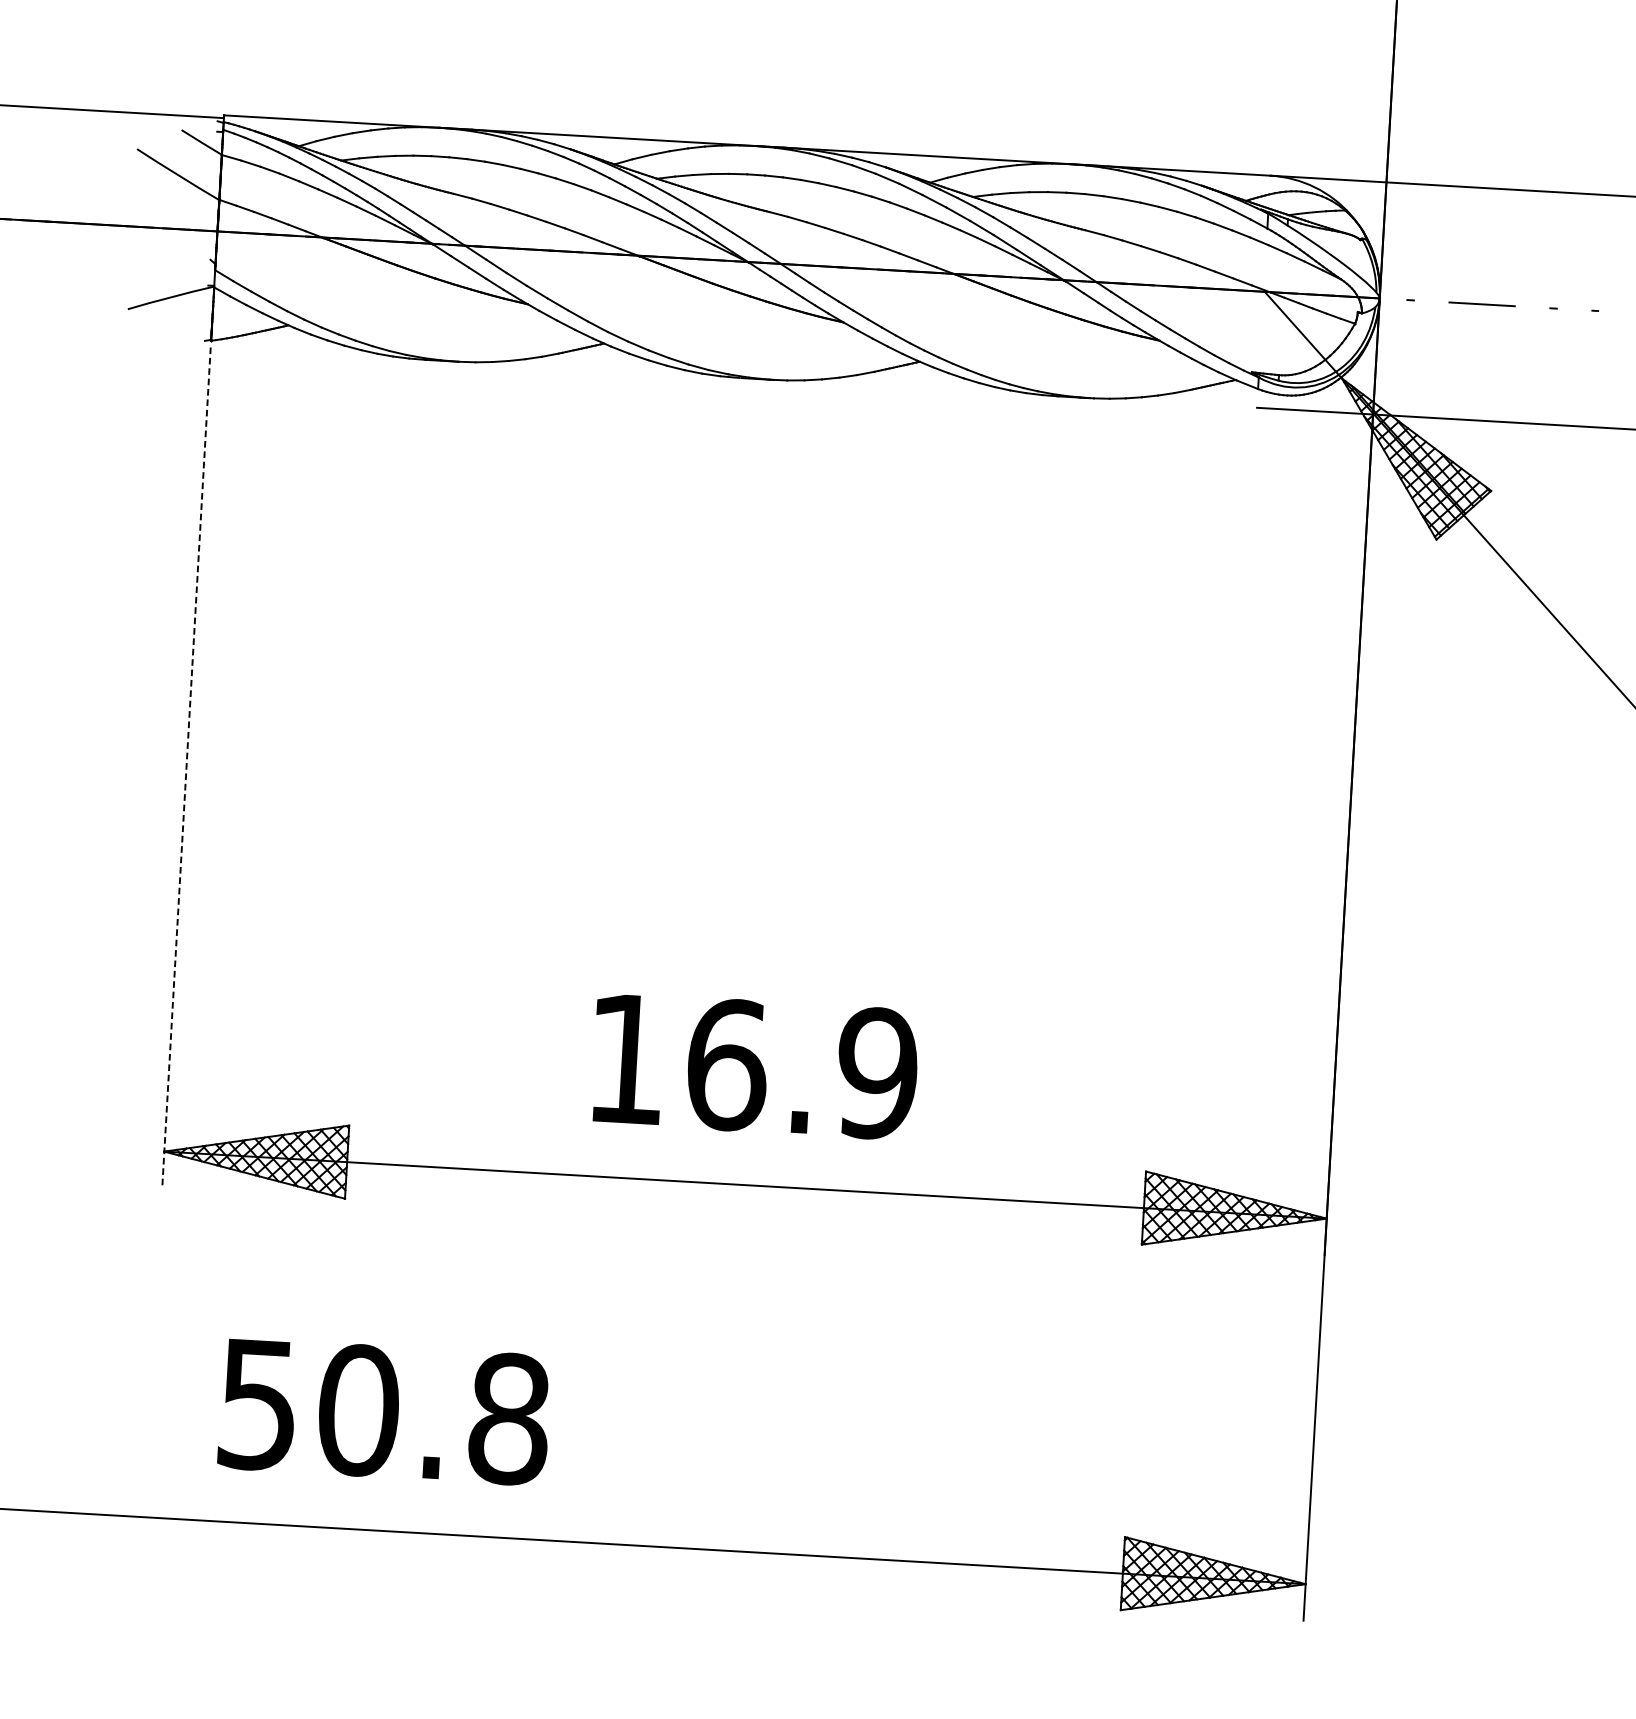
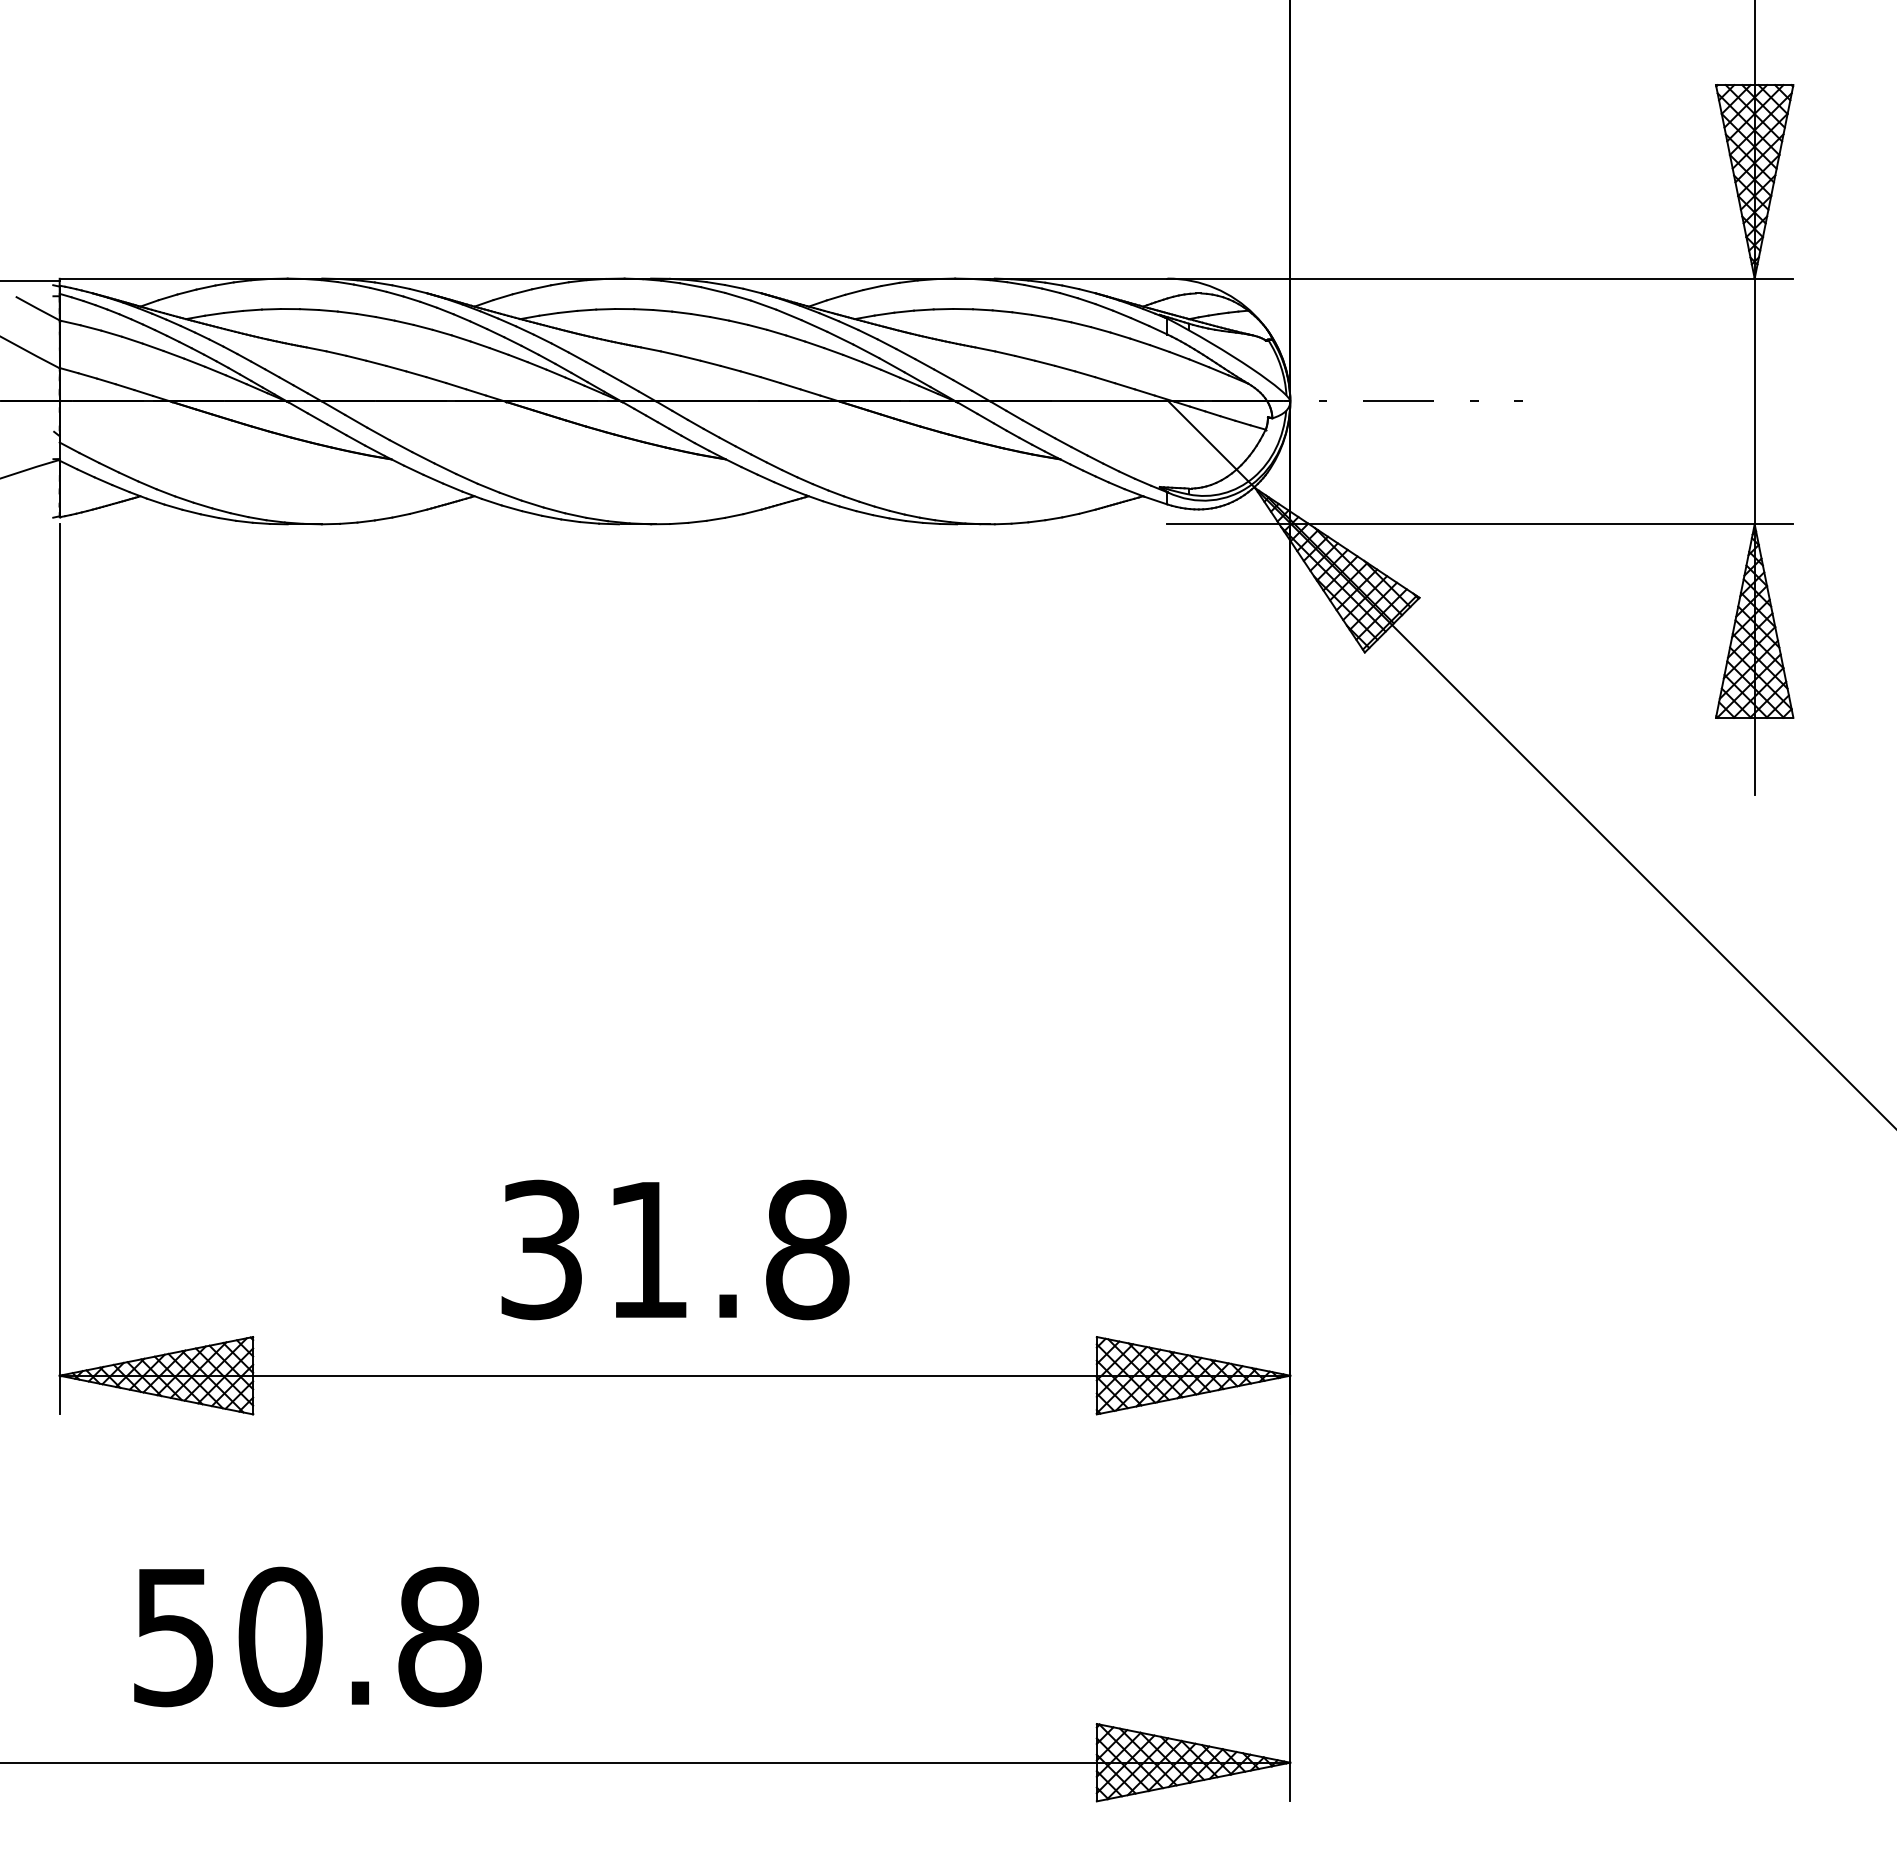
line: (186, 767) -> (59, 969), dashed -> solid
text: (752, 1065) -> (675, 1249), 16.9 -> 31.8

